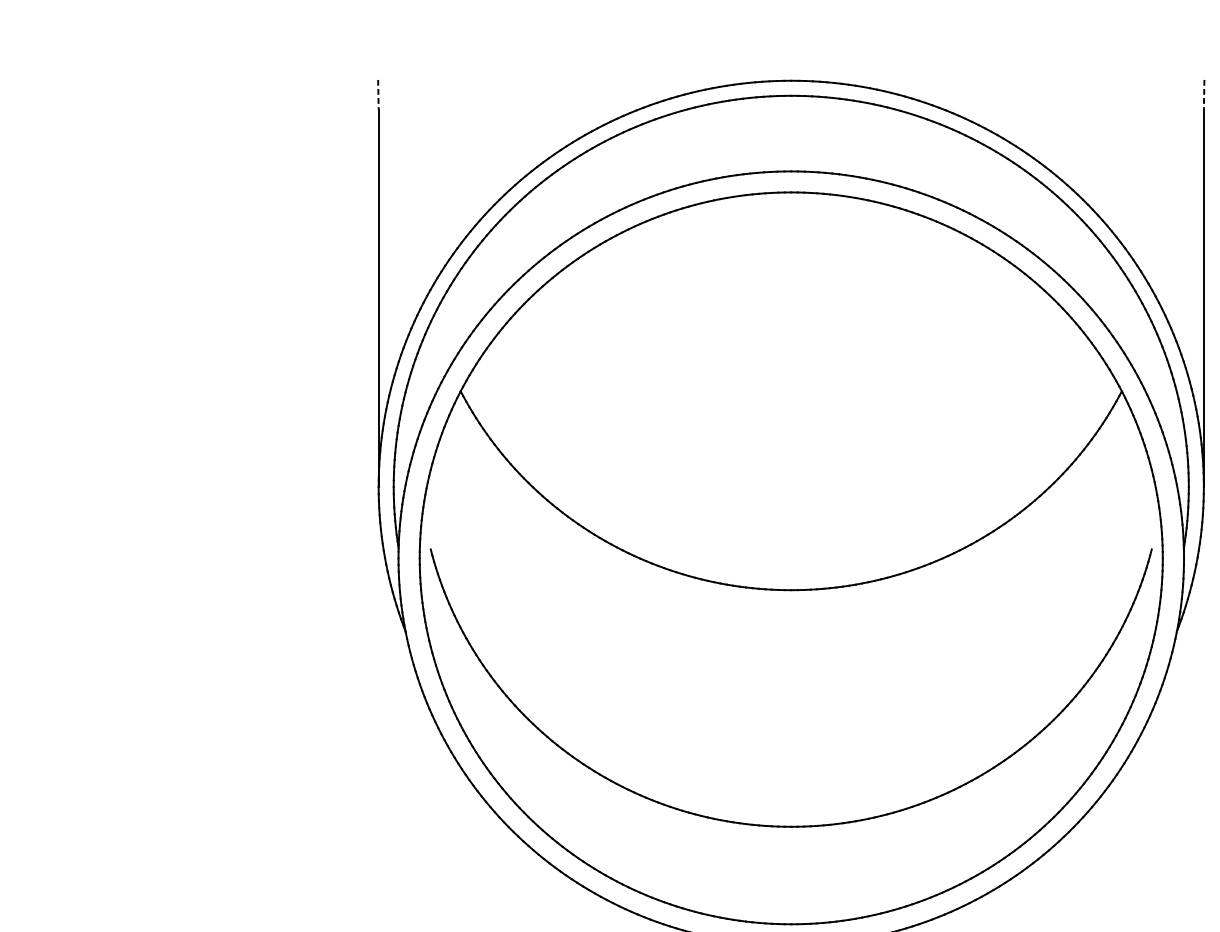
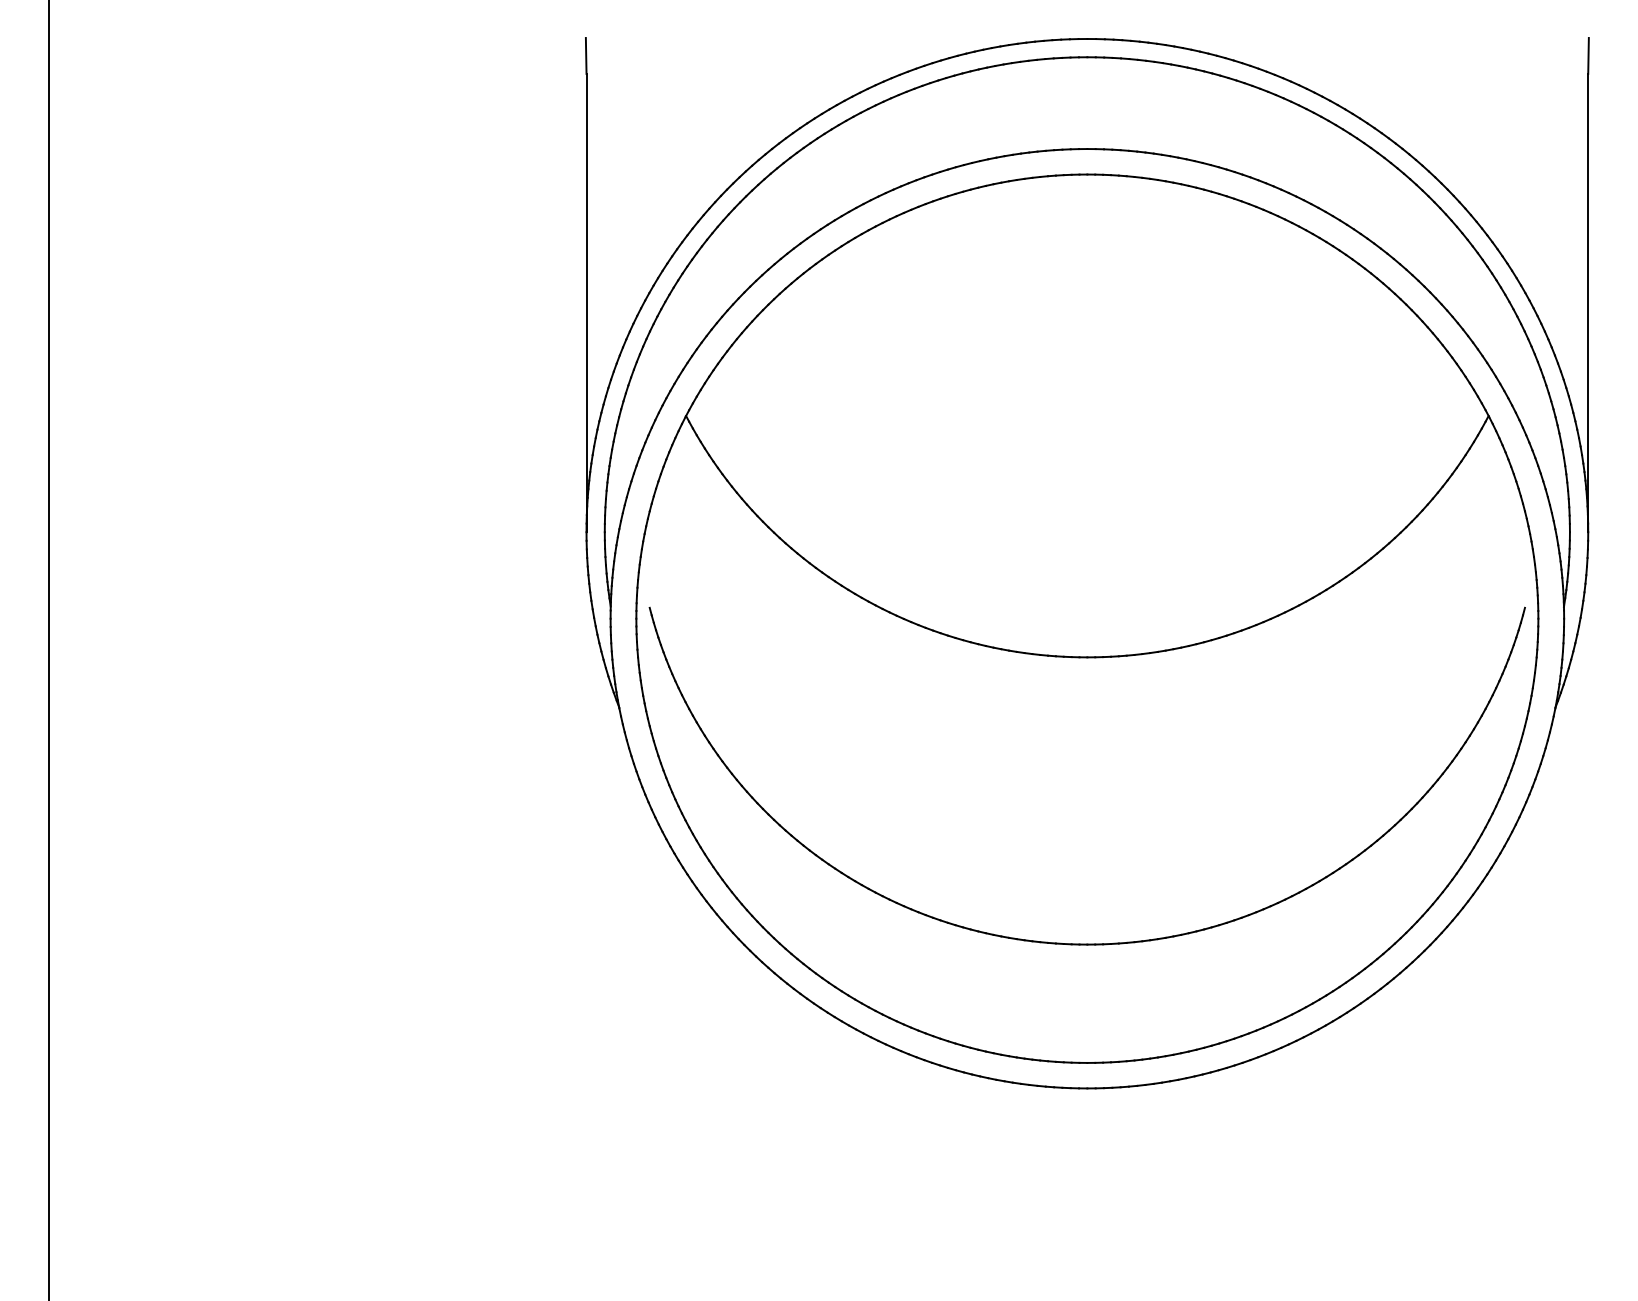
line: (378, 94) -> (586, 55), dashed -> solid
line: (1204, 94) -> (1588, 55), dashed -> solid

